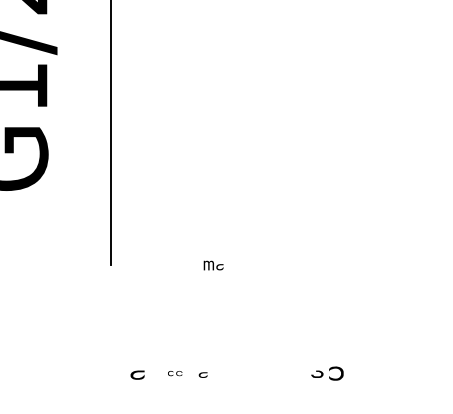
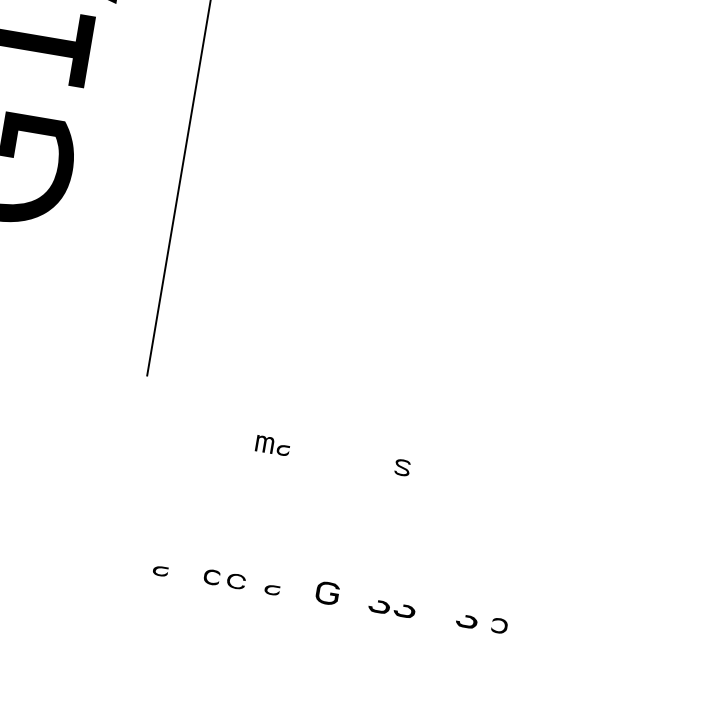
part: (213, 265) -> (272, 445), moved
part: (265, 292) -> (402, 467), added
fill: (234, 371) -> (326, 593), added
part: (175, 373) -> (225, 579), size x1.67
part: (273, 373) -> (392, 607), added
part: (336, 373) -> (499, 625), size x0.62
part: (137, 374) -> (160, 570), size x0.62

